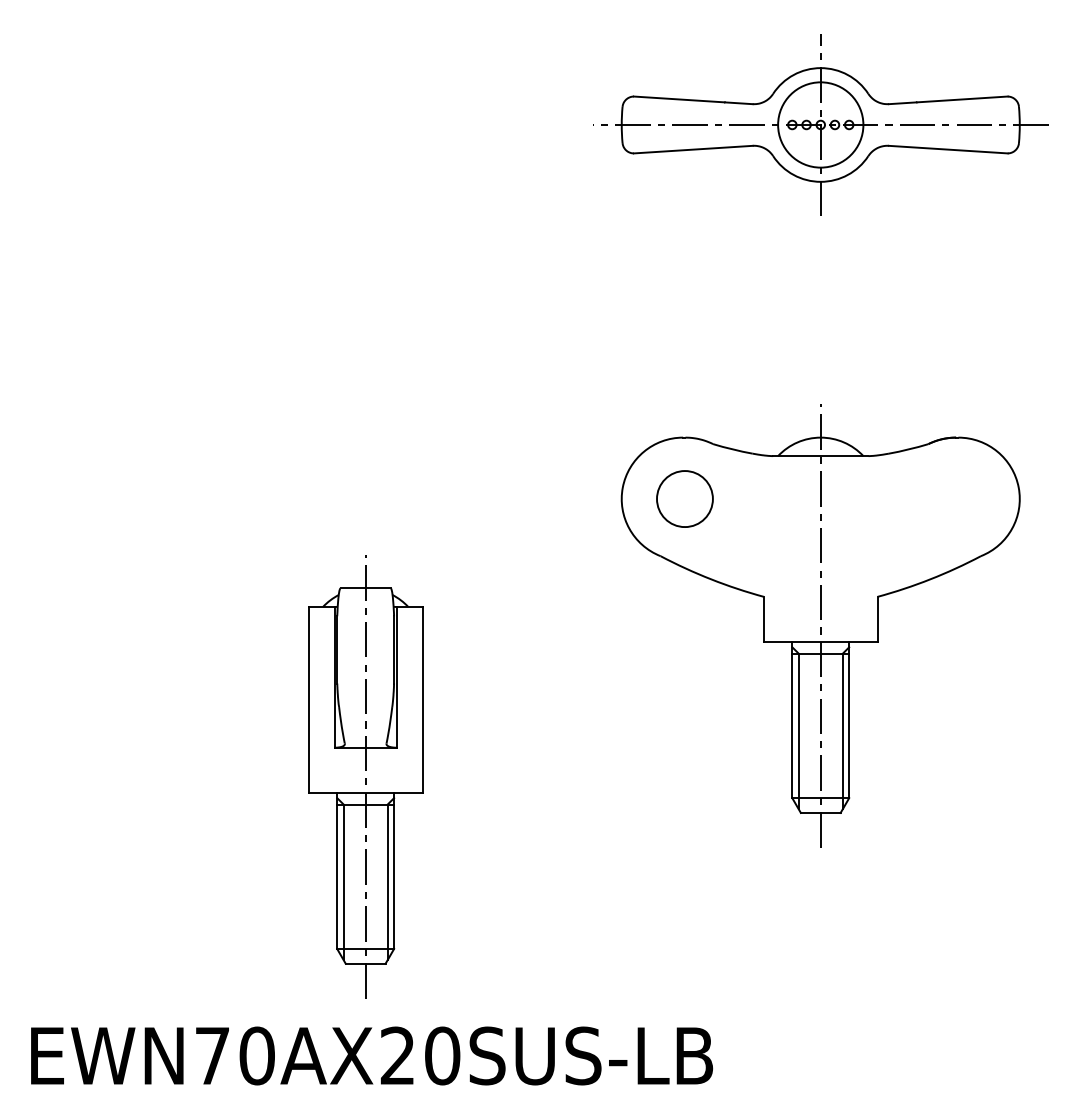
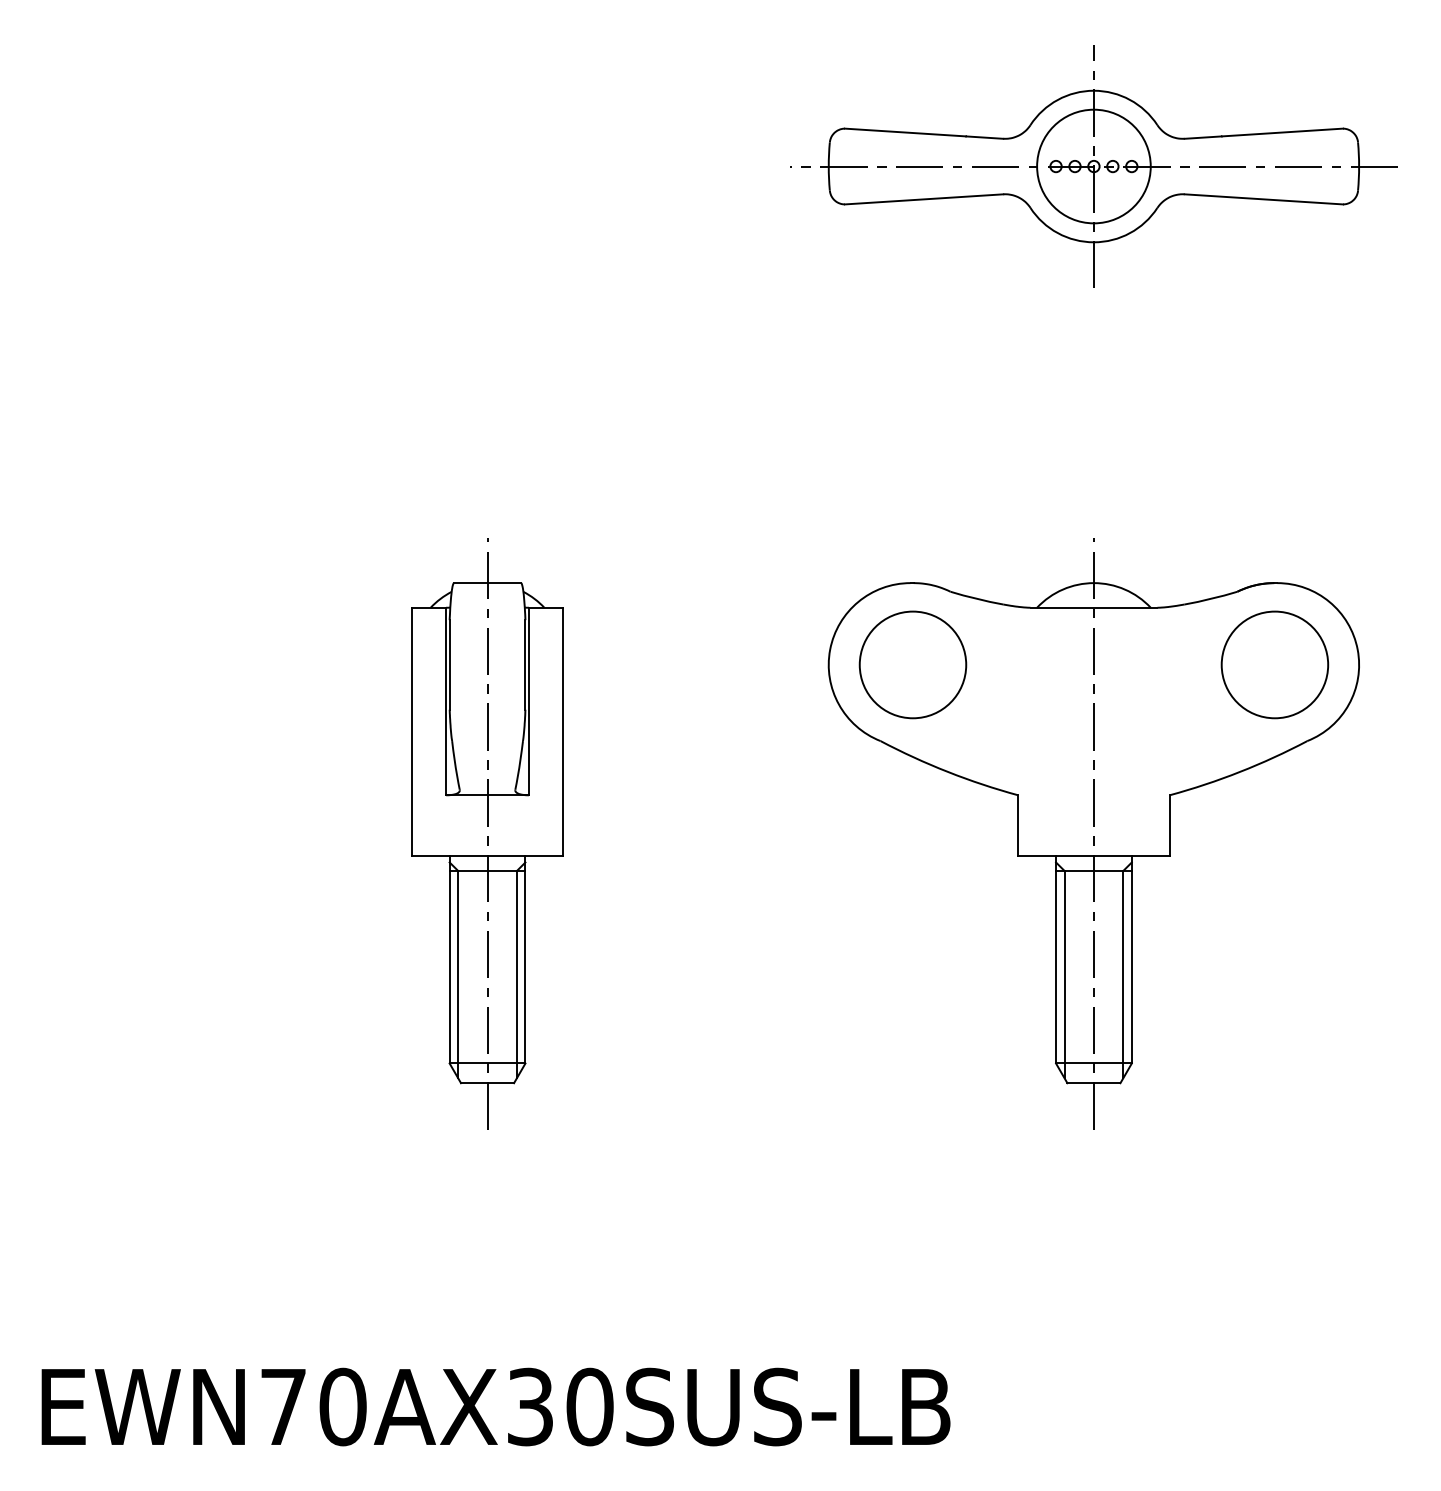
part: (684, 498) -> (912, 664), size x1.43
part: (956, 498) -> (1274, 664), added
part: (365, 776) -> (487, 833), moved
text: (397, 1056) -> (529, 1407), EWN70AX20SUS-LB -> EWN70AX30SUS-LB

